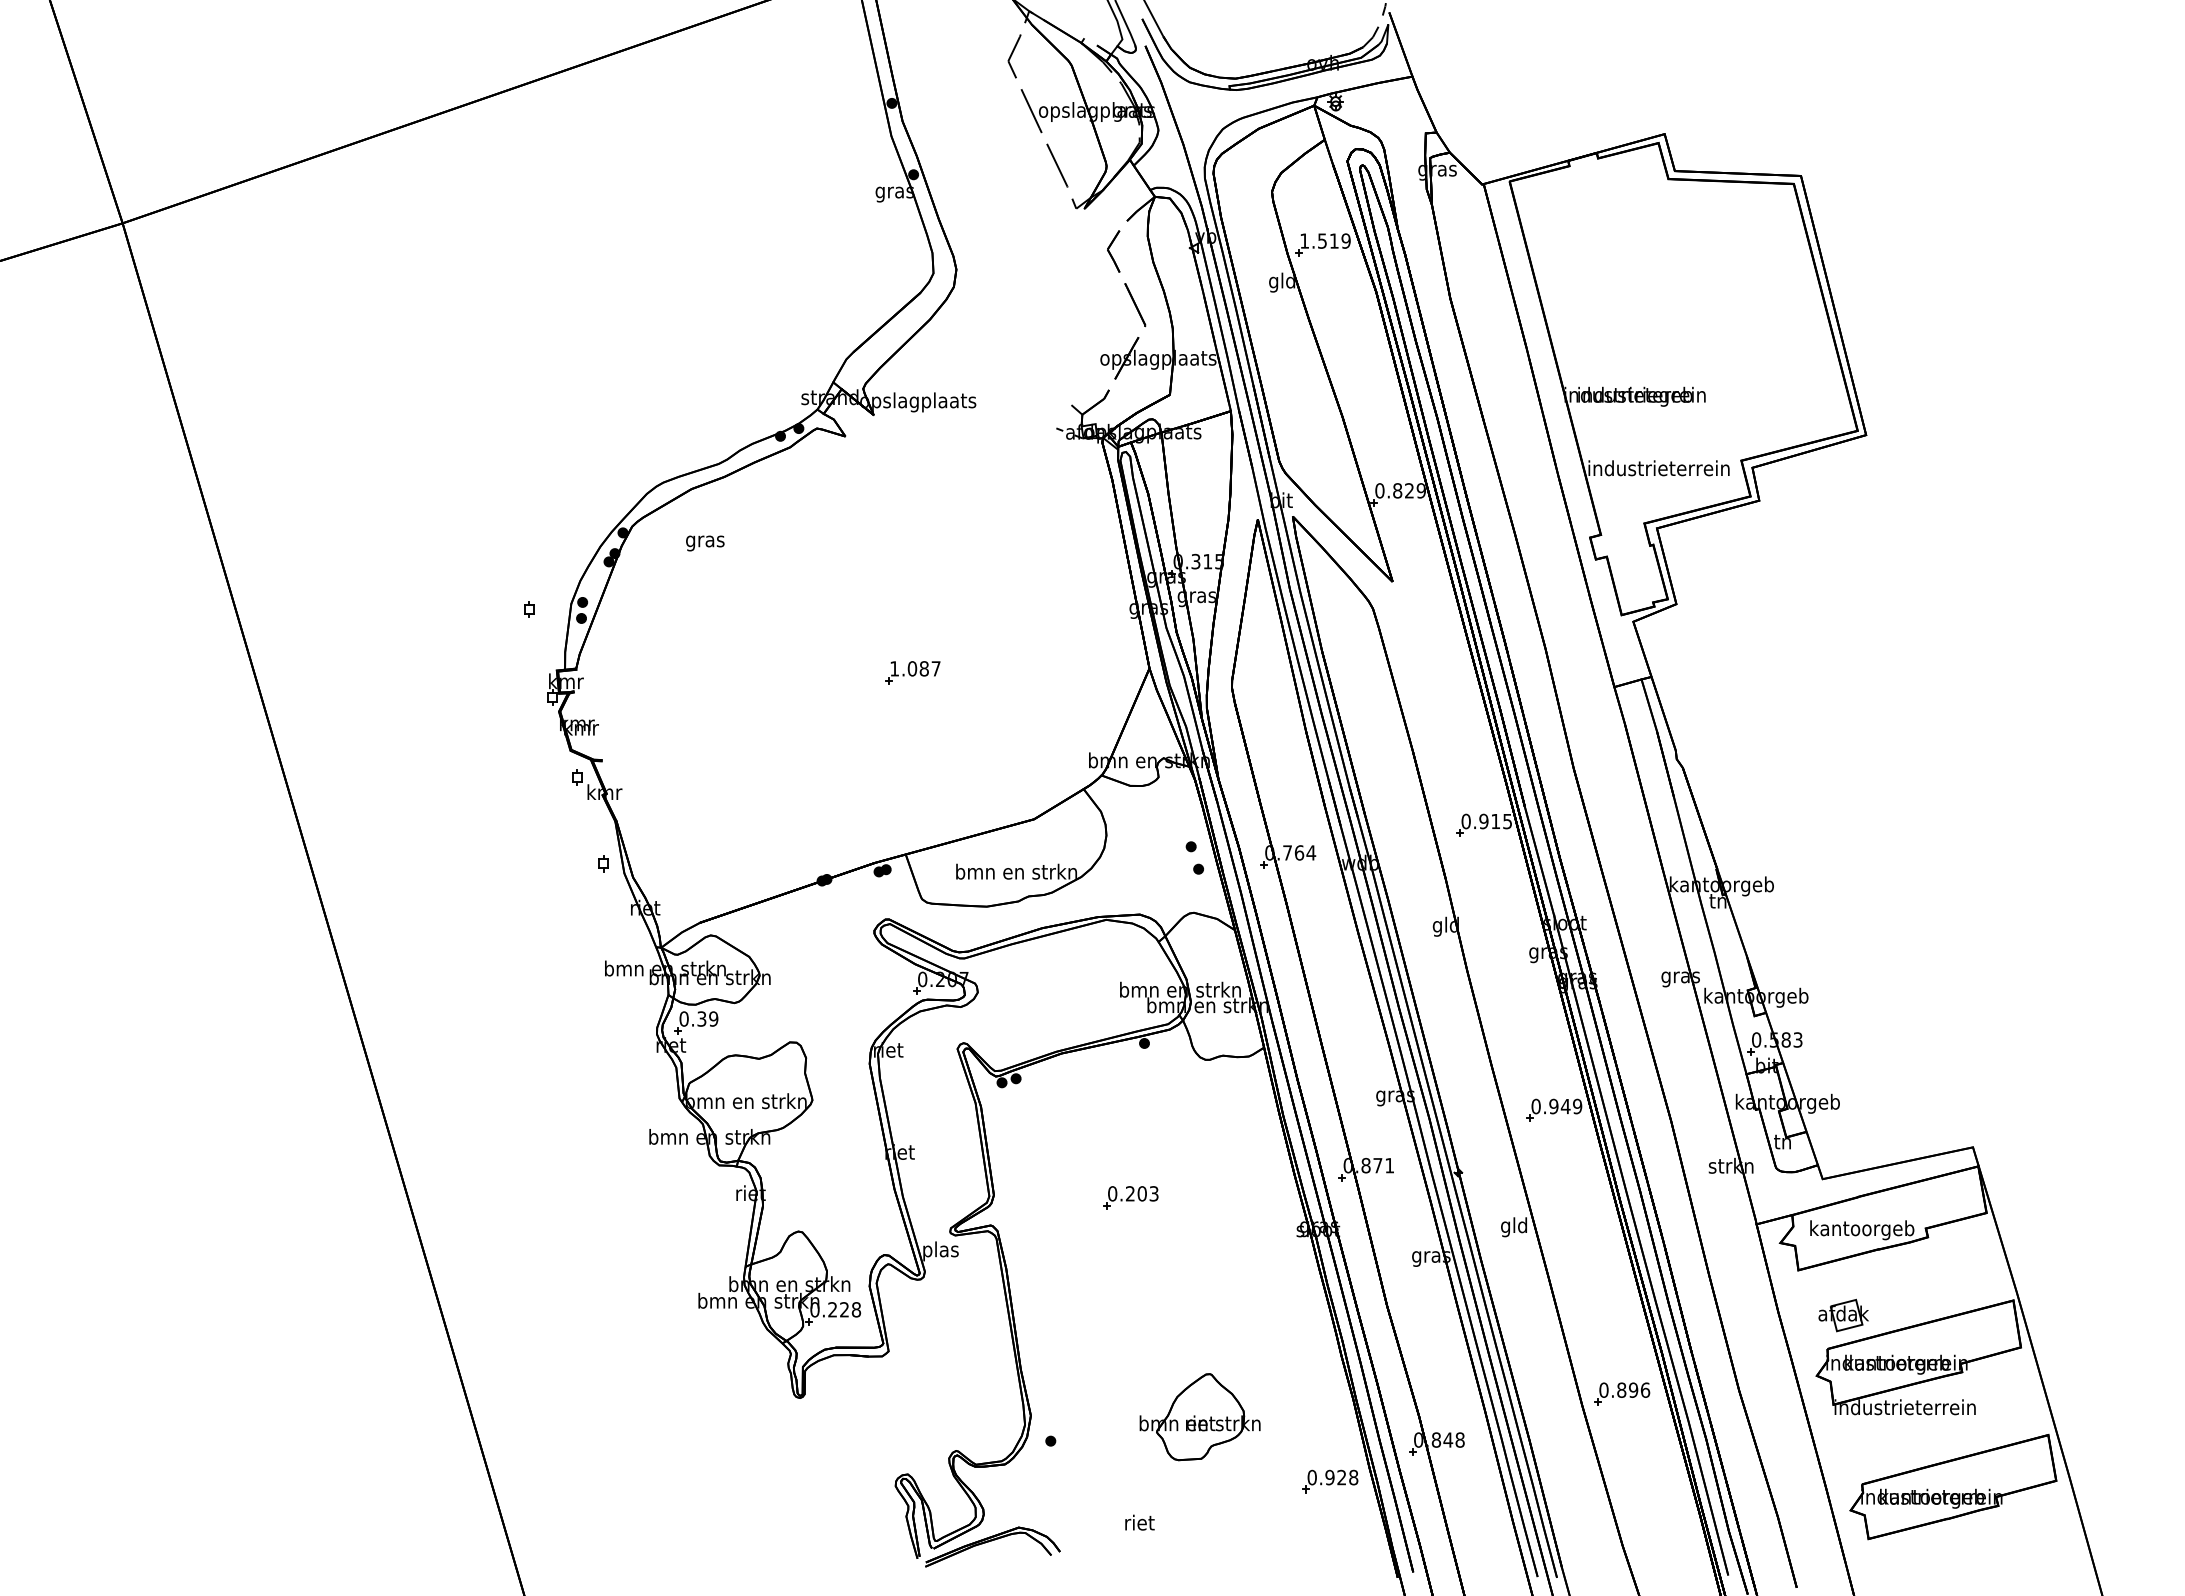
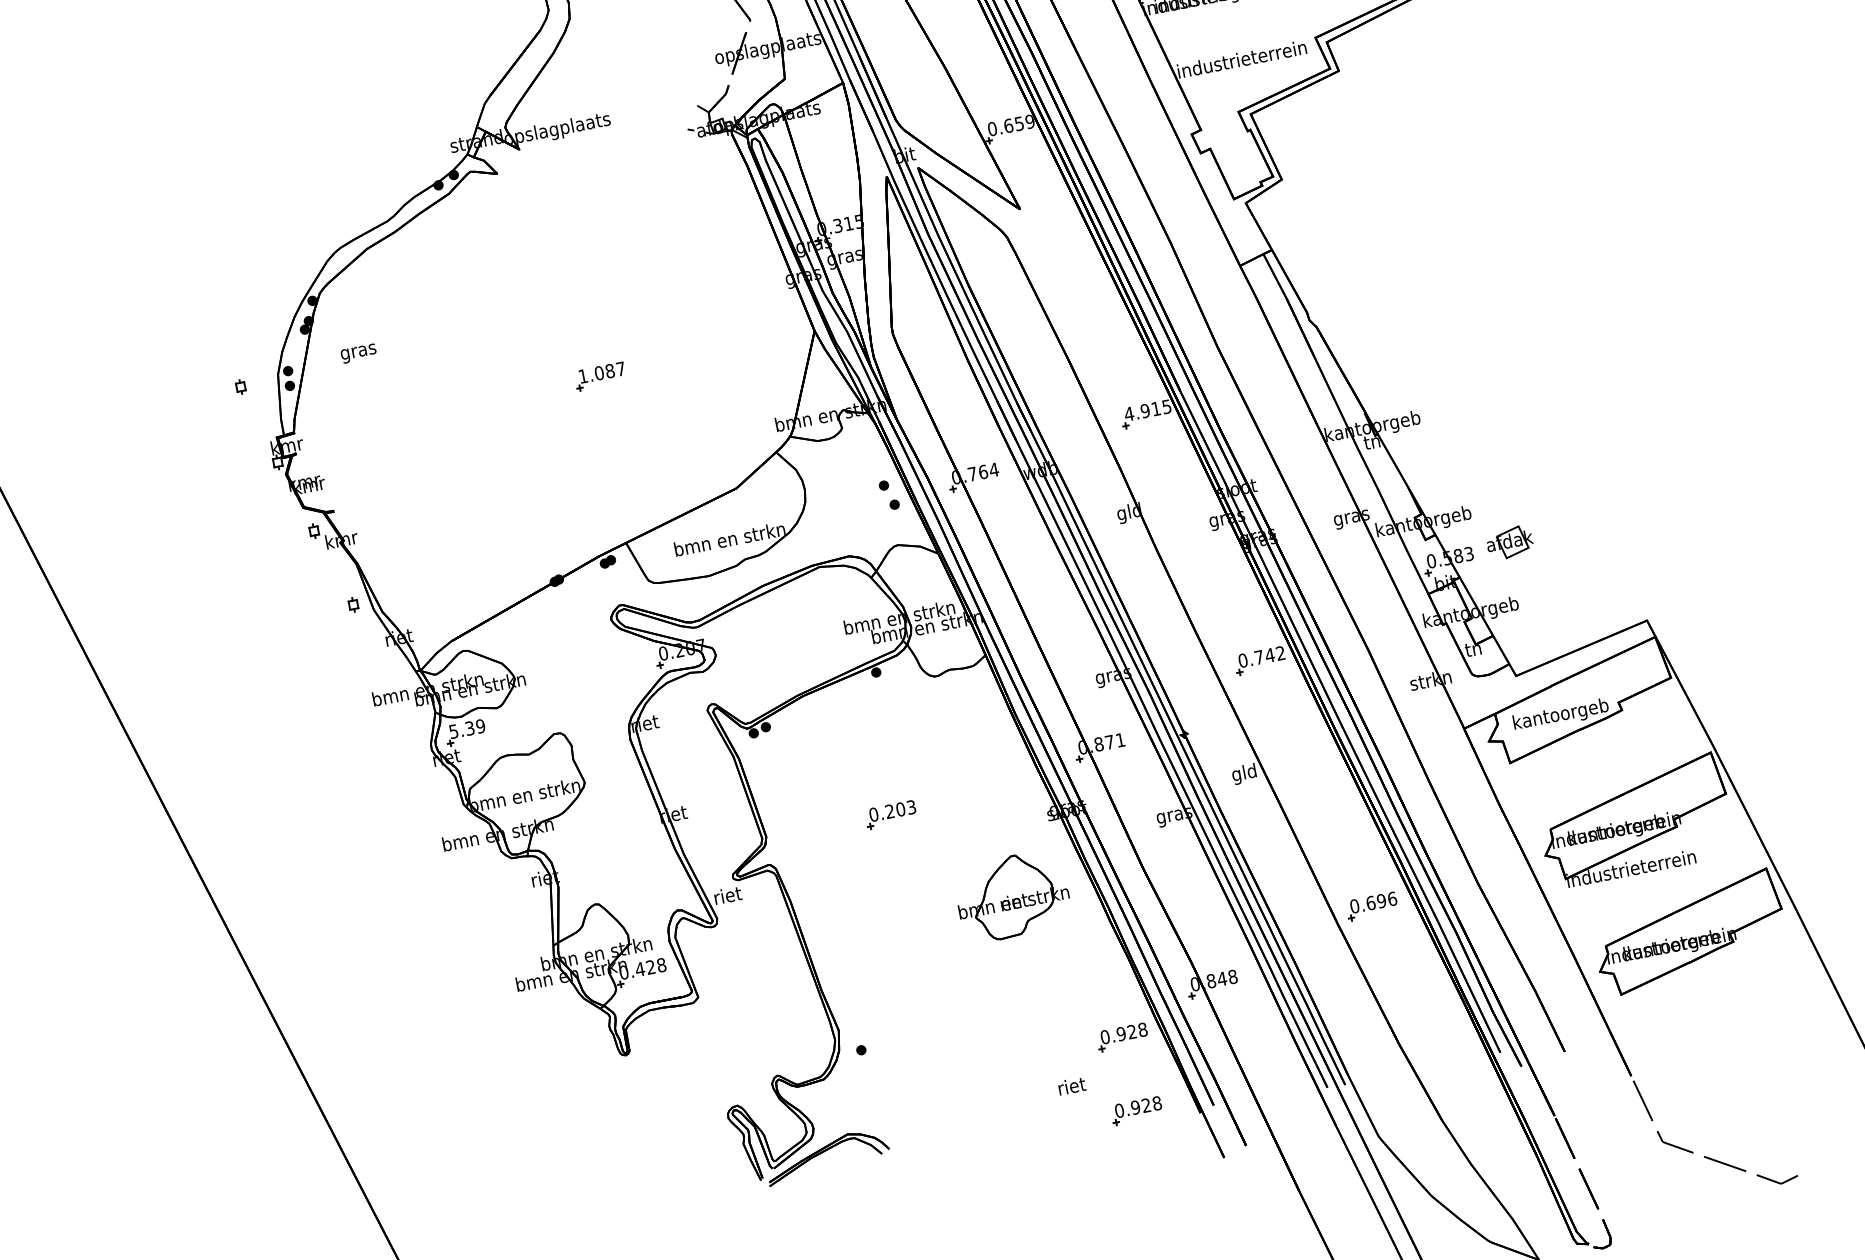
text: (1403, 490) -> (1013, 124), 0.829 -> 0.659
text: (705, 543) -> (359, 353), moved
text: (1466, 821) -> (1129, 414), 0.915 -> 4.915
text: (683, 1018) -> (453, 731), 0.39 -> 5.39
text: (1565, 1106) -> (1269, 655), 0.949 -> 0.742
text: (940, 1251) -> (727, 897), plas -> riet
text: (832, 1309) -> (639, 969), 0.228 -> 0.428
part: (1843, 1315) -> (1509, 542), moved
text: (1621, 1389) -> (1370, 902), 0.896 -> 0.696
part: (1199, 1417) -> (1012, 896), moved
text: (1139, 1522) -> (1071, 1086), moved
part: (1330, 1562) -> (1136, 1111), added

